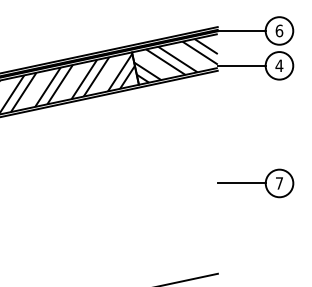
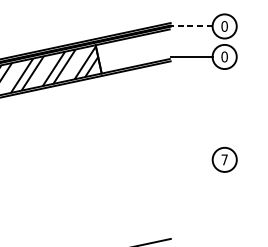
line: (241, 30) -> (191, 26), solid -> dashed
text: (279, 30) -> (224, 26), 6 -> 0
hatch: (175, 60) -> (133, 52), removed
text: (279, 65) -> (224, 56), 4 -> 0
line: (241, 183) -> (191, 159), removed

